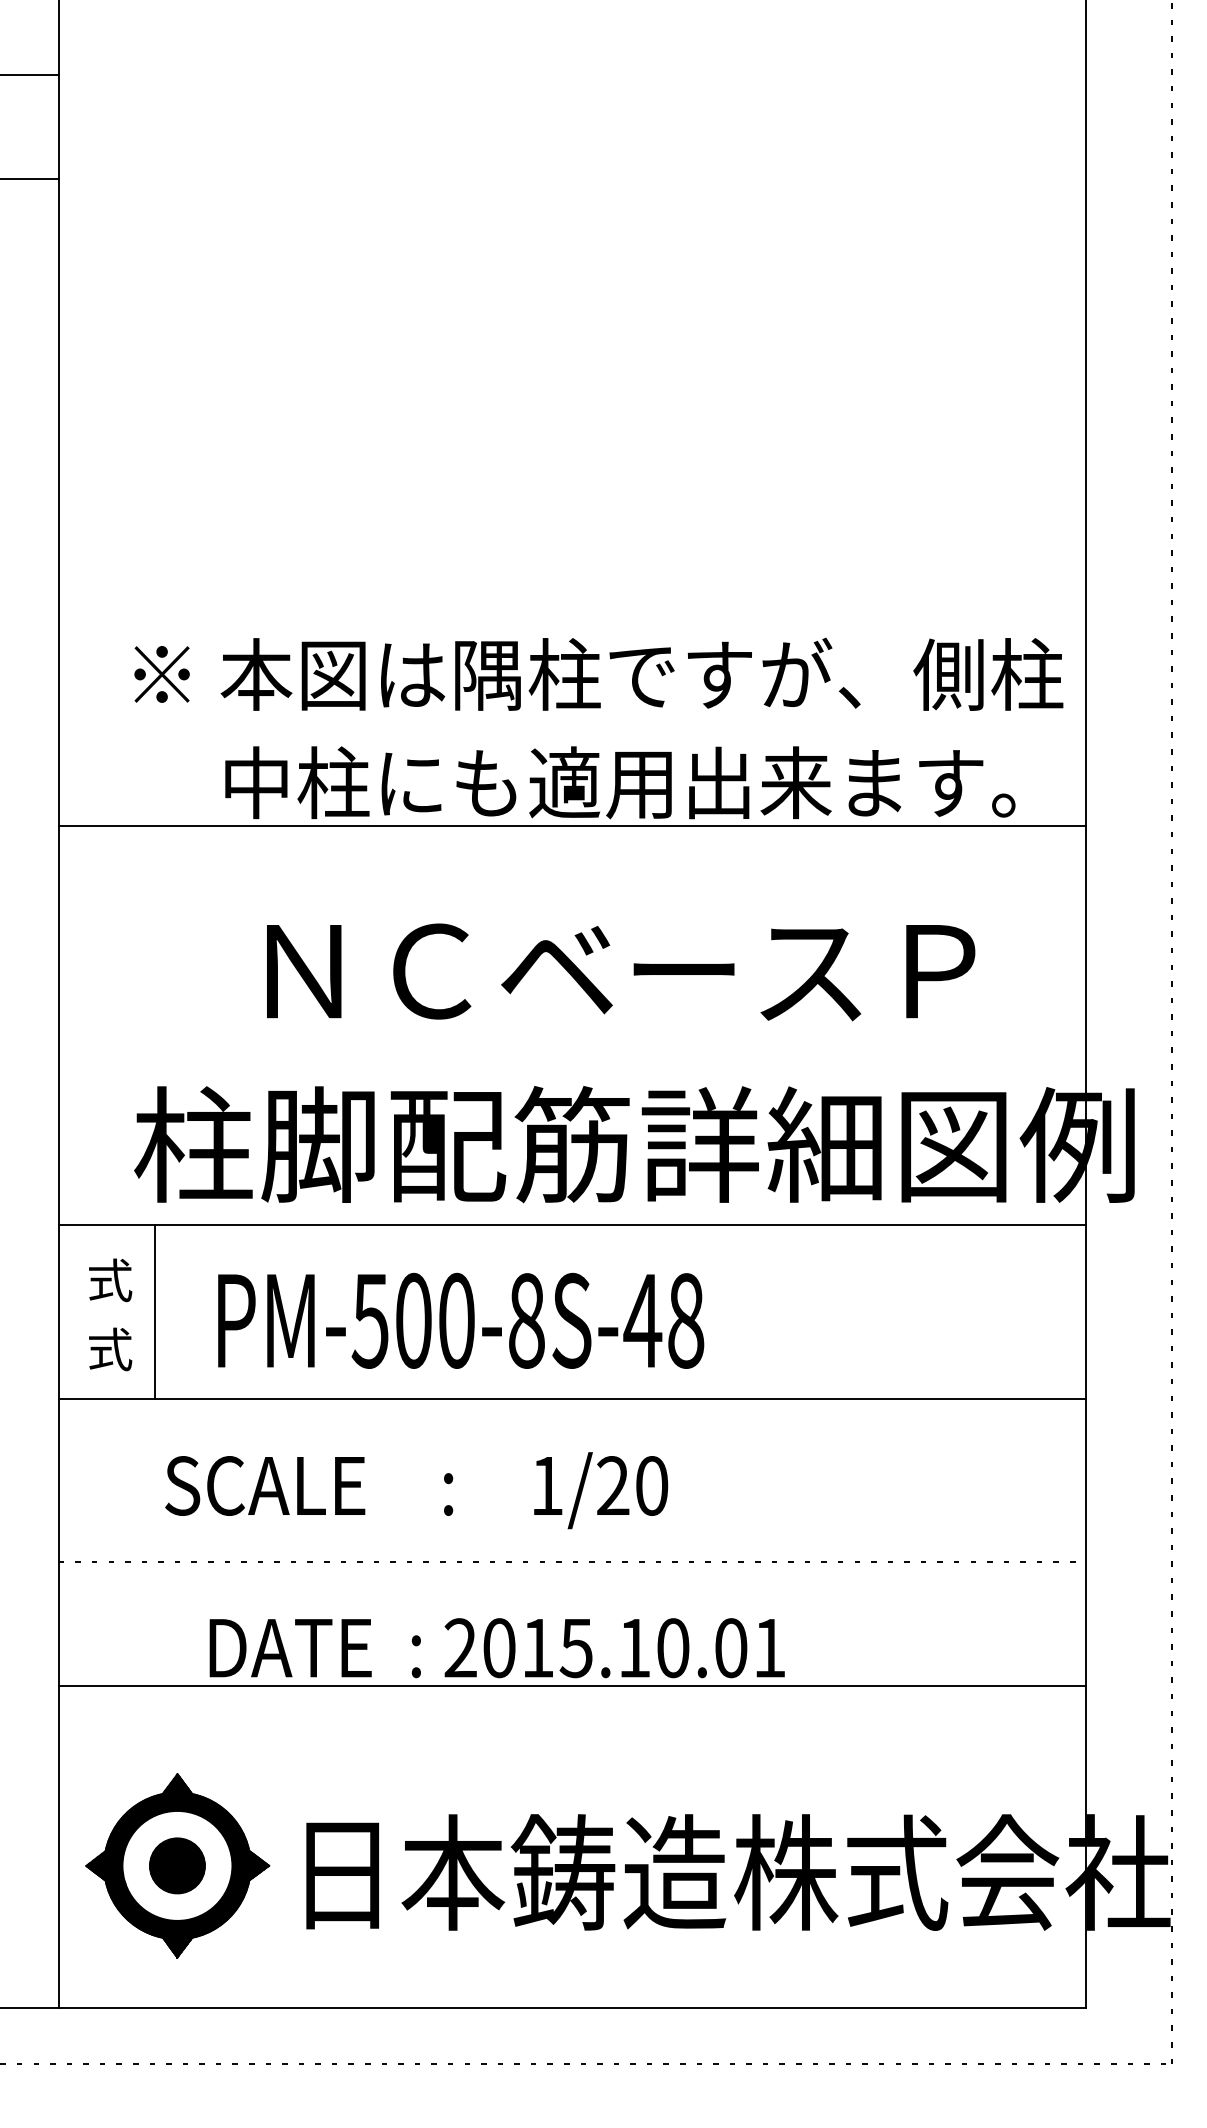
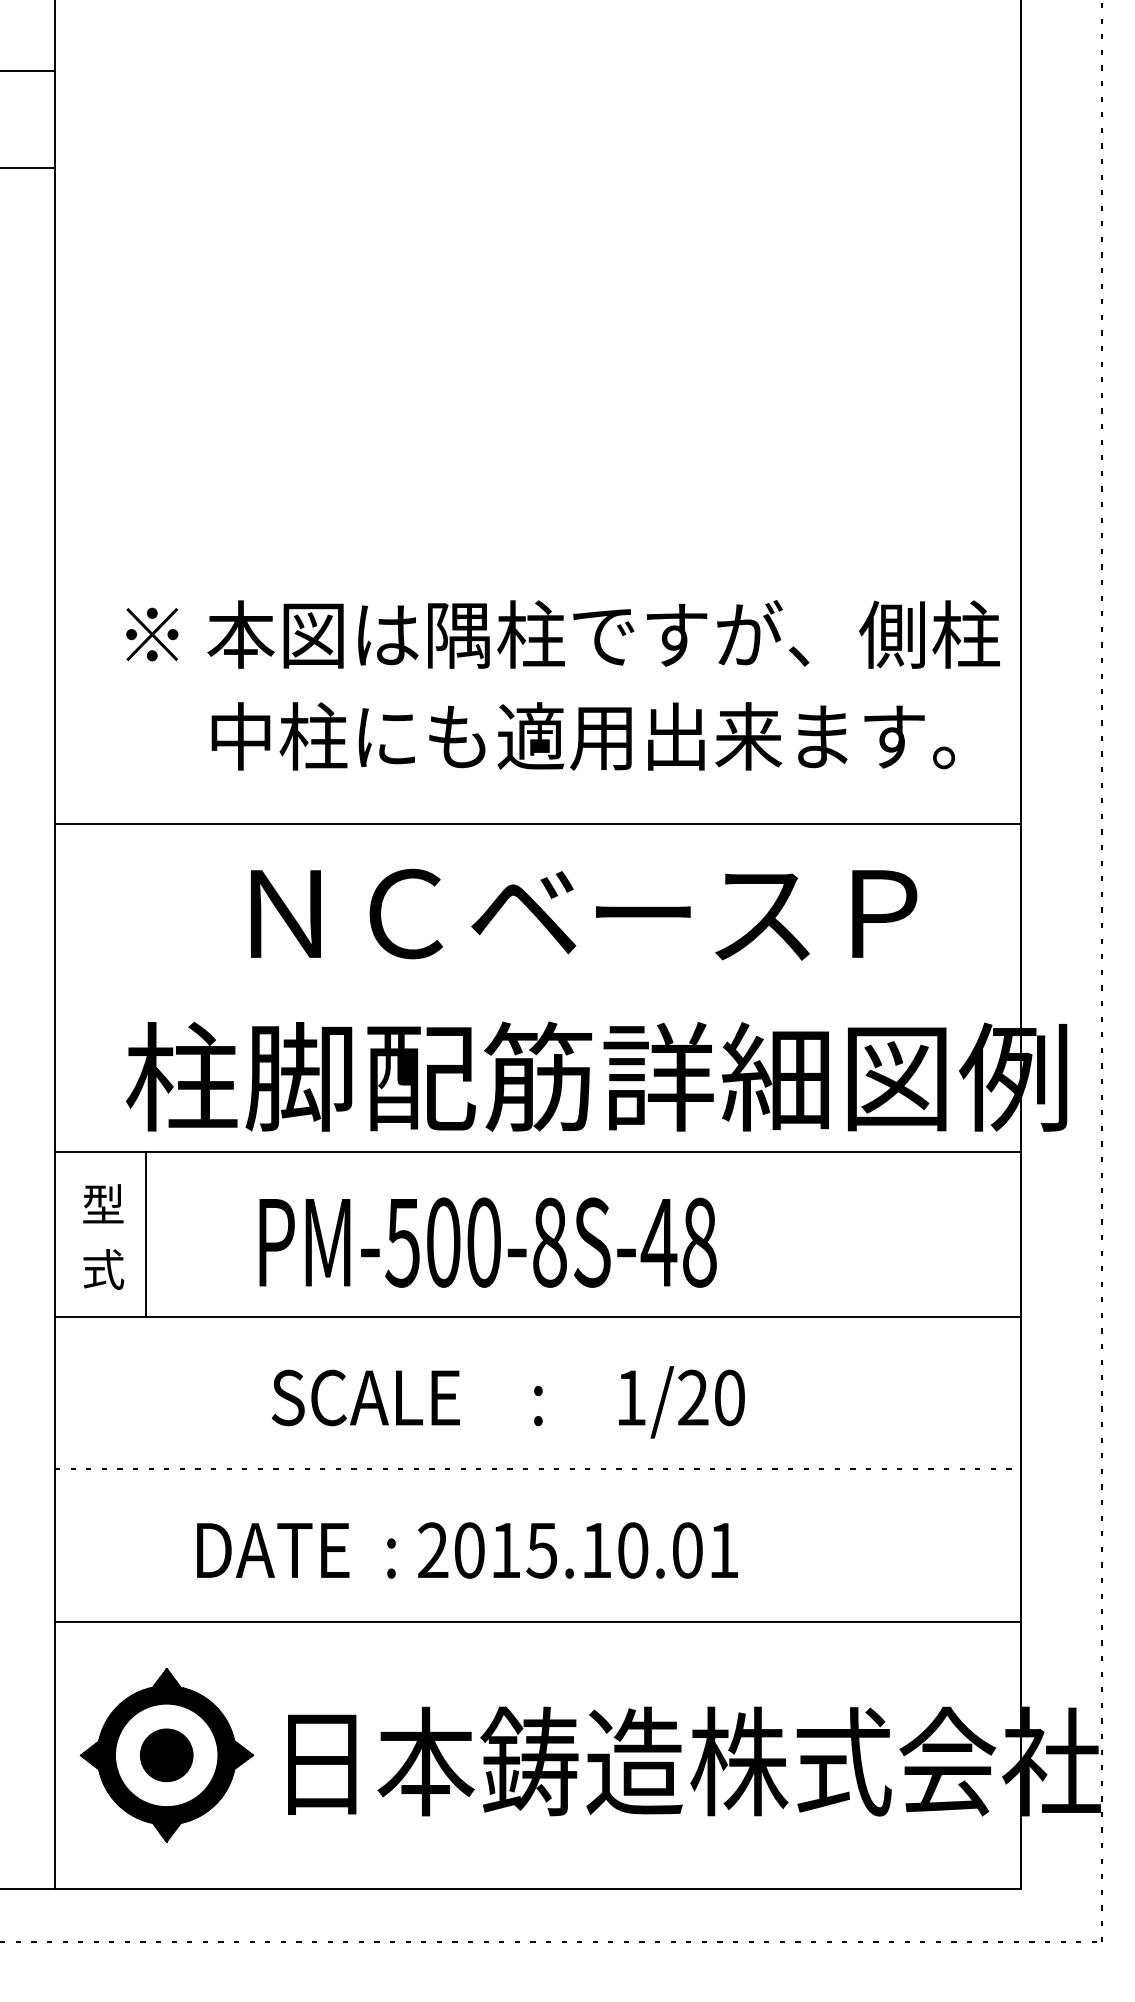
line: (571, 825) -> (537, 823), moved
text: (110, 1280) -> (103, 1204), 式 -> 型
text: (461, 1320) -> (488, 1242), moved
text: (416, 1490) -> (508, 1402), moved
line: (571, 1685) -> (537, 1621), moved

